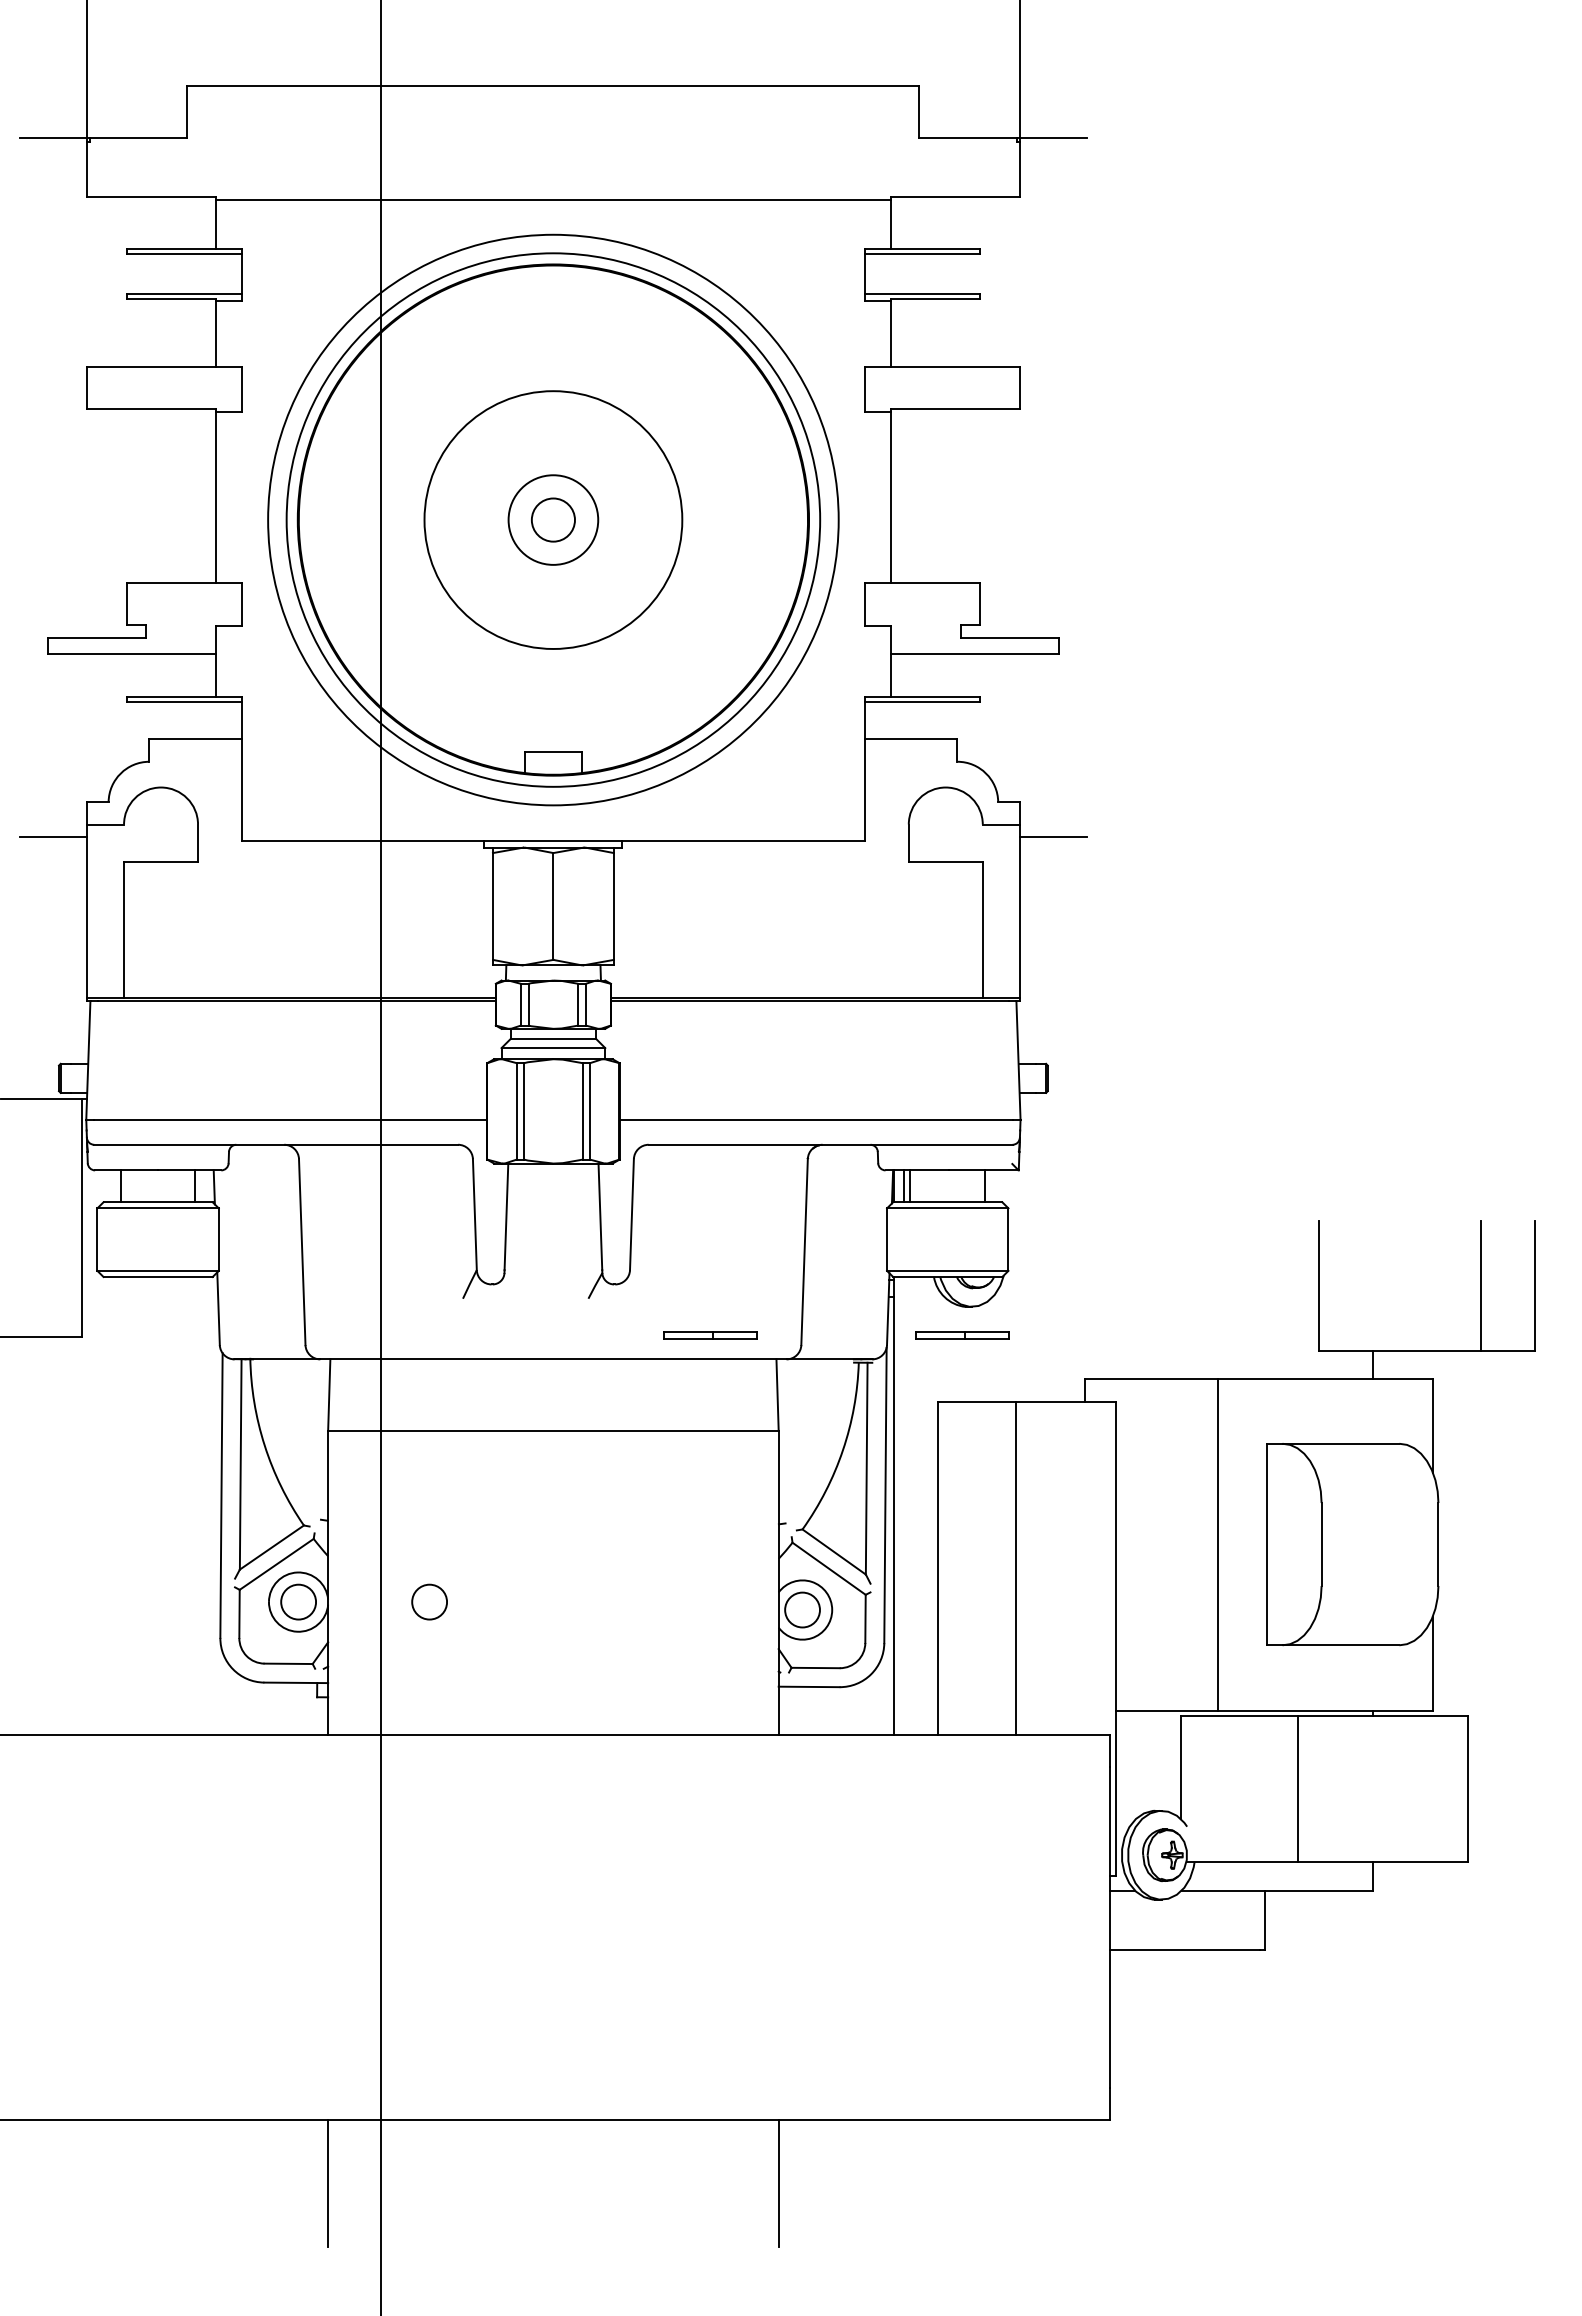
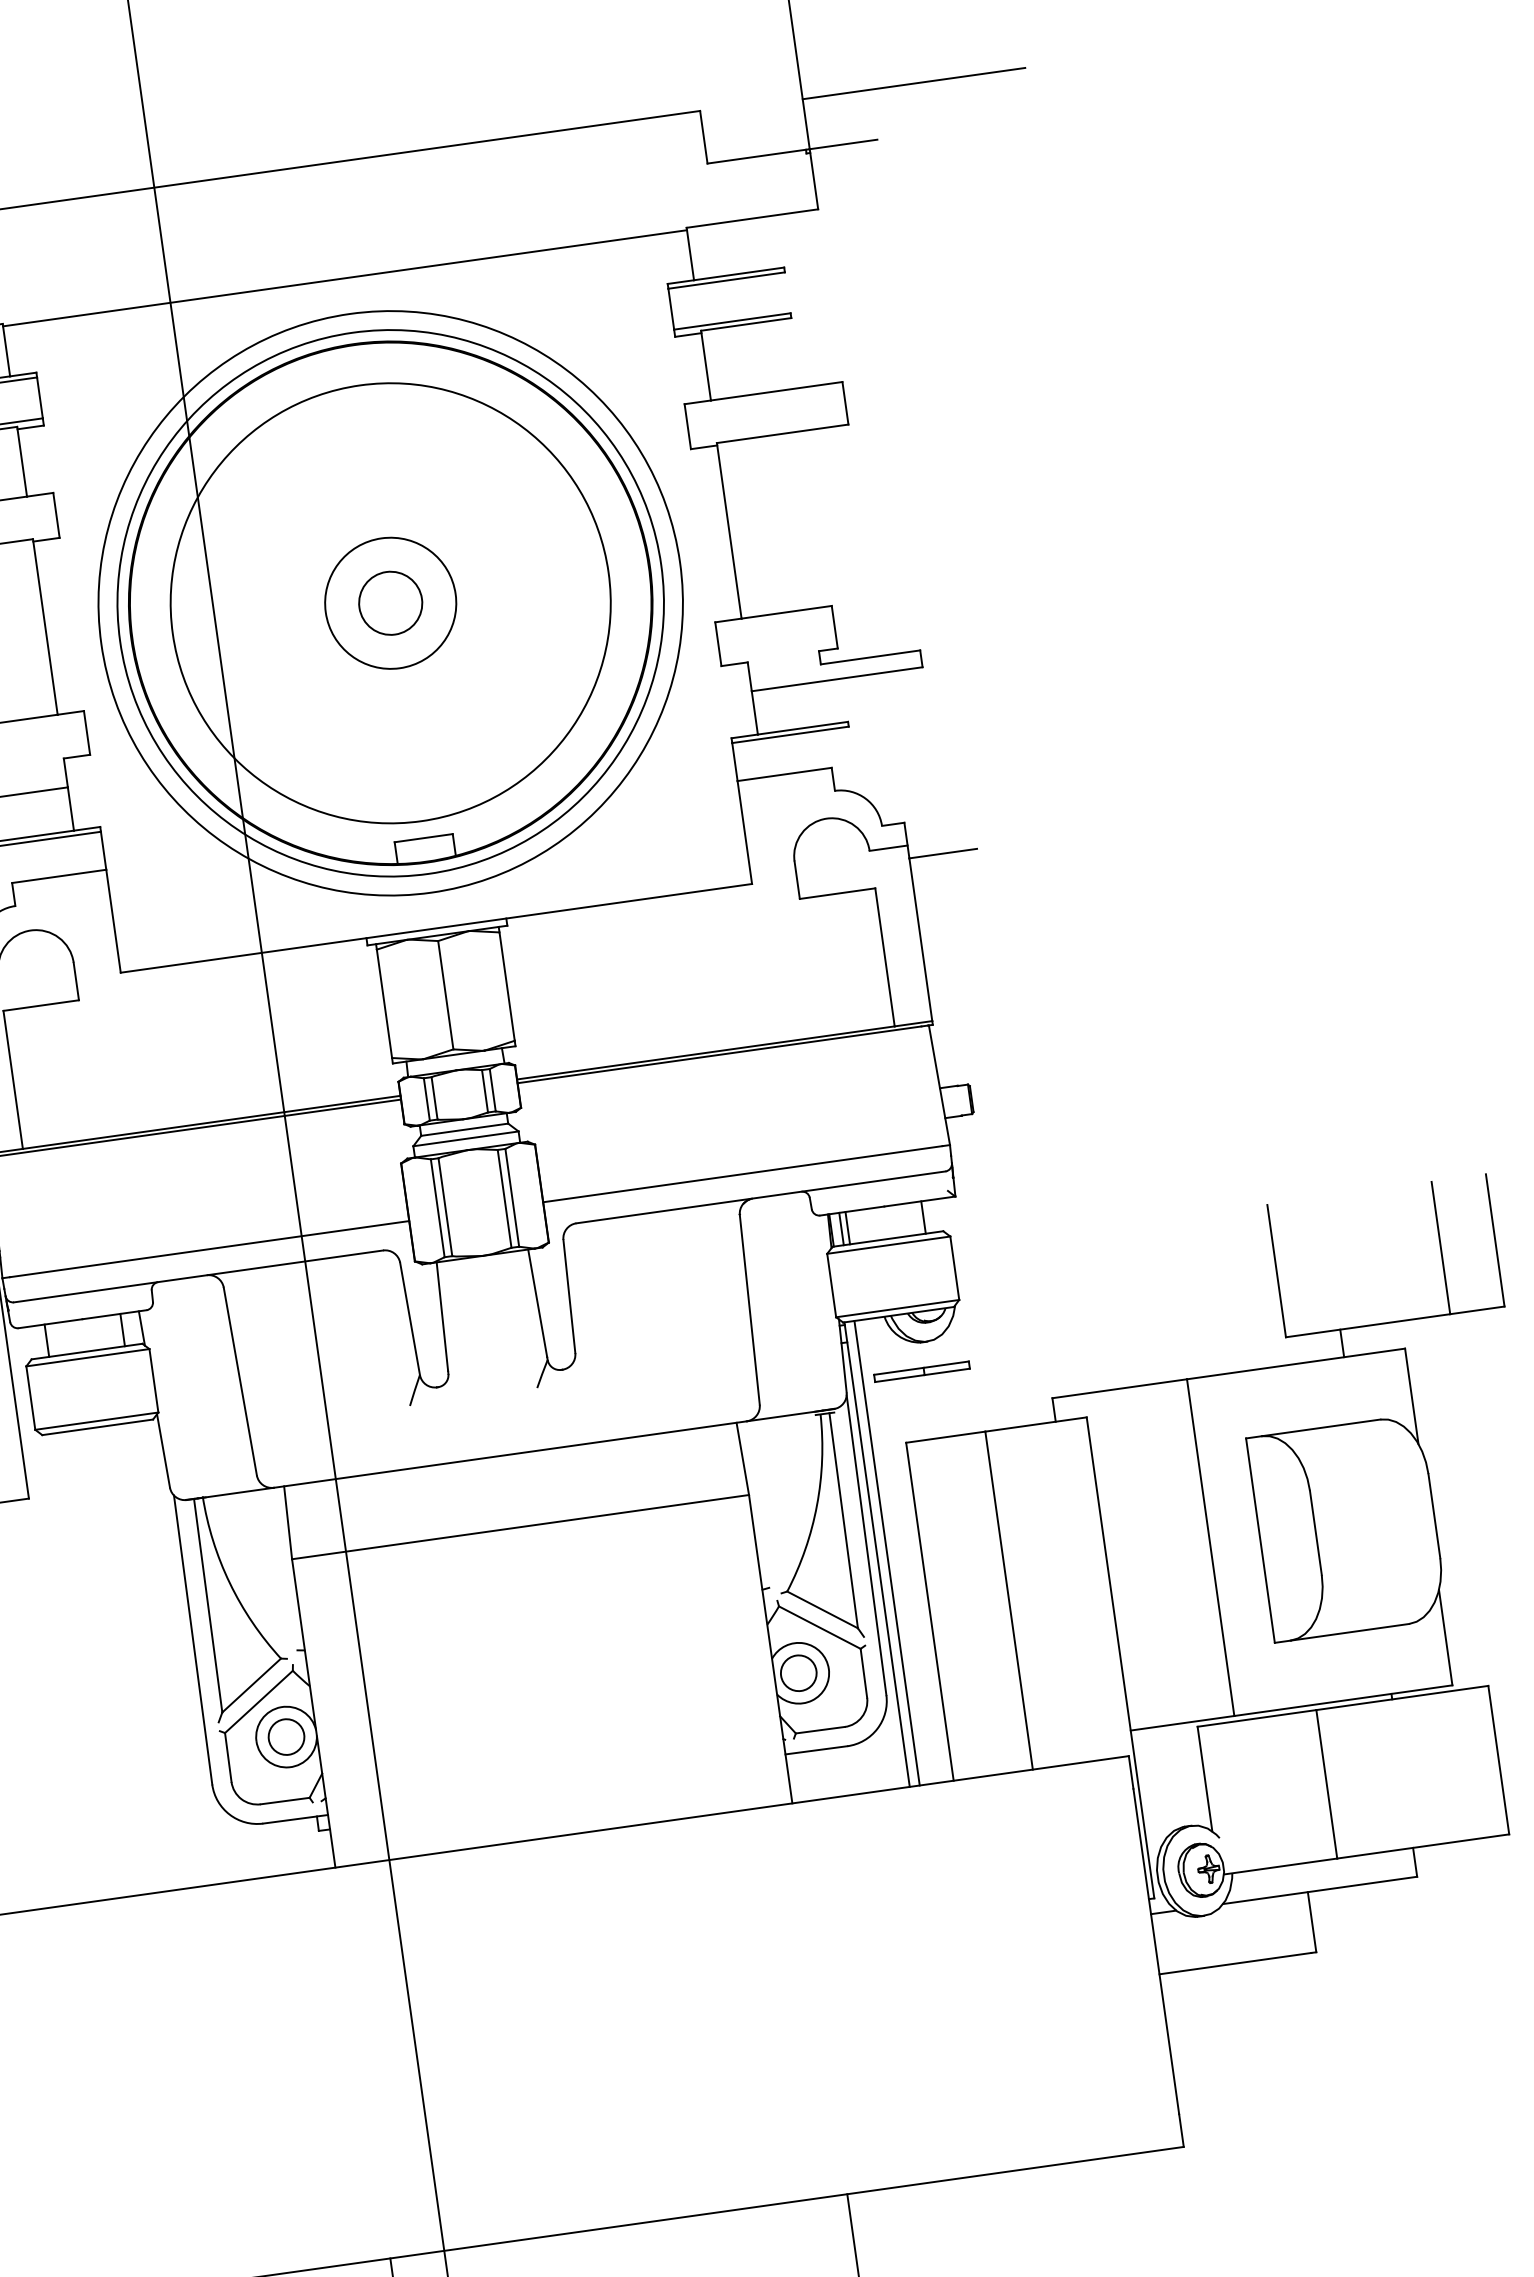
line: (1129, 88) -> (913, 83), added
circle: (553, 519) -> (390, 602), size x1.43
circle: (553, 519) -> (390, 602), size x1.67
circle: (553, 520) -> (390, 603), size x1.43
part: (710, 1335) -> (666, 1407), removed
line: (904, 1505) -> (887, 1552), added
circle: (429, 1601) -> (419, 1717), removed

